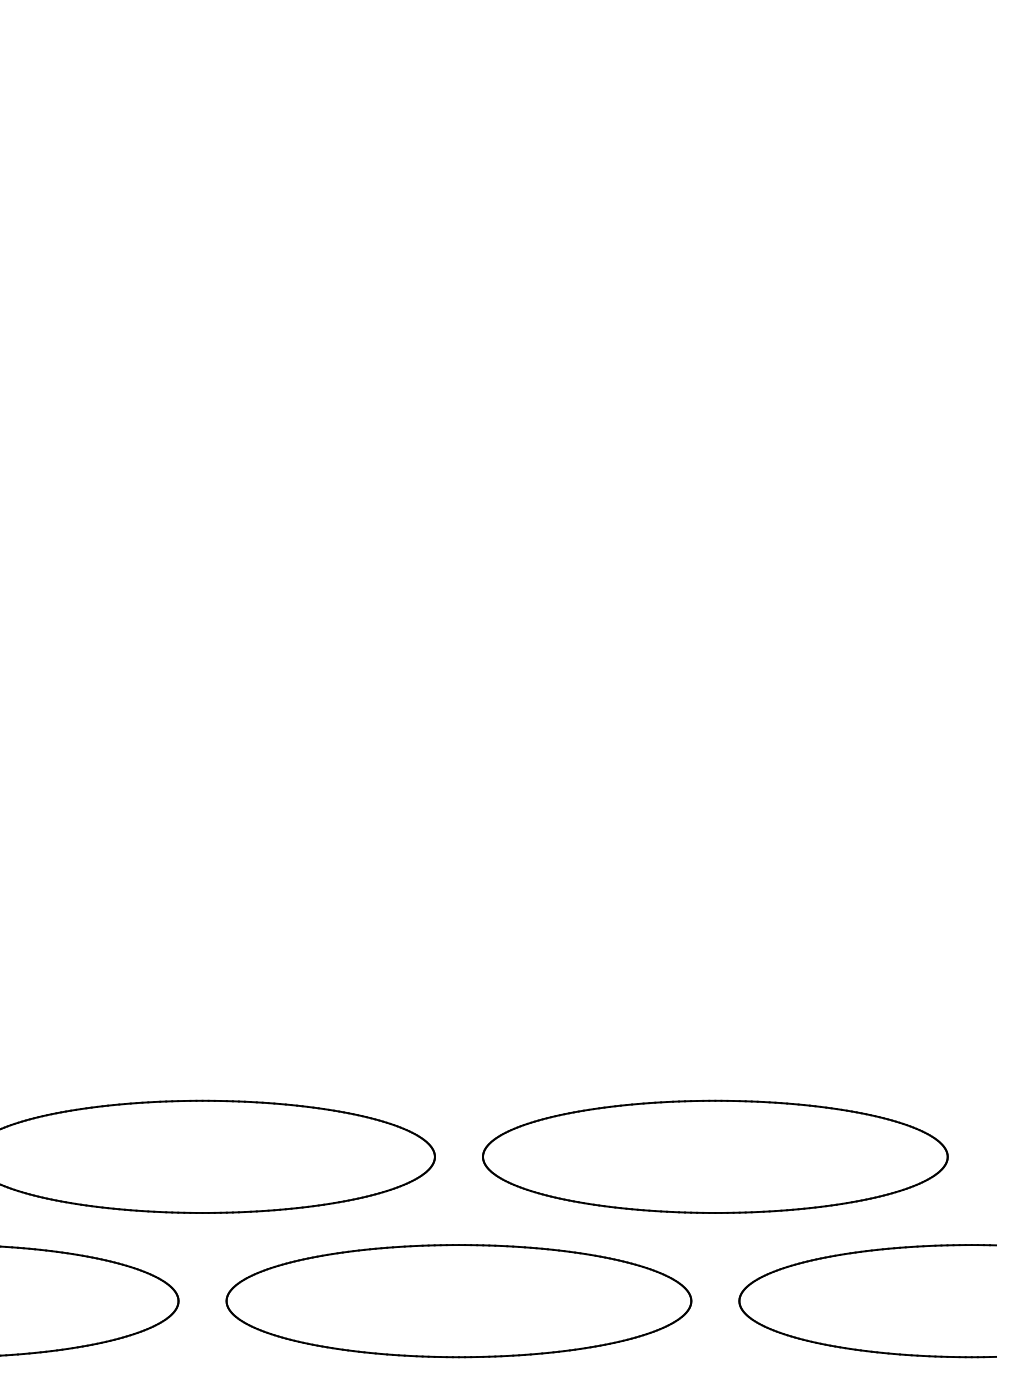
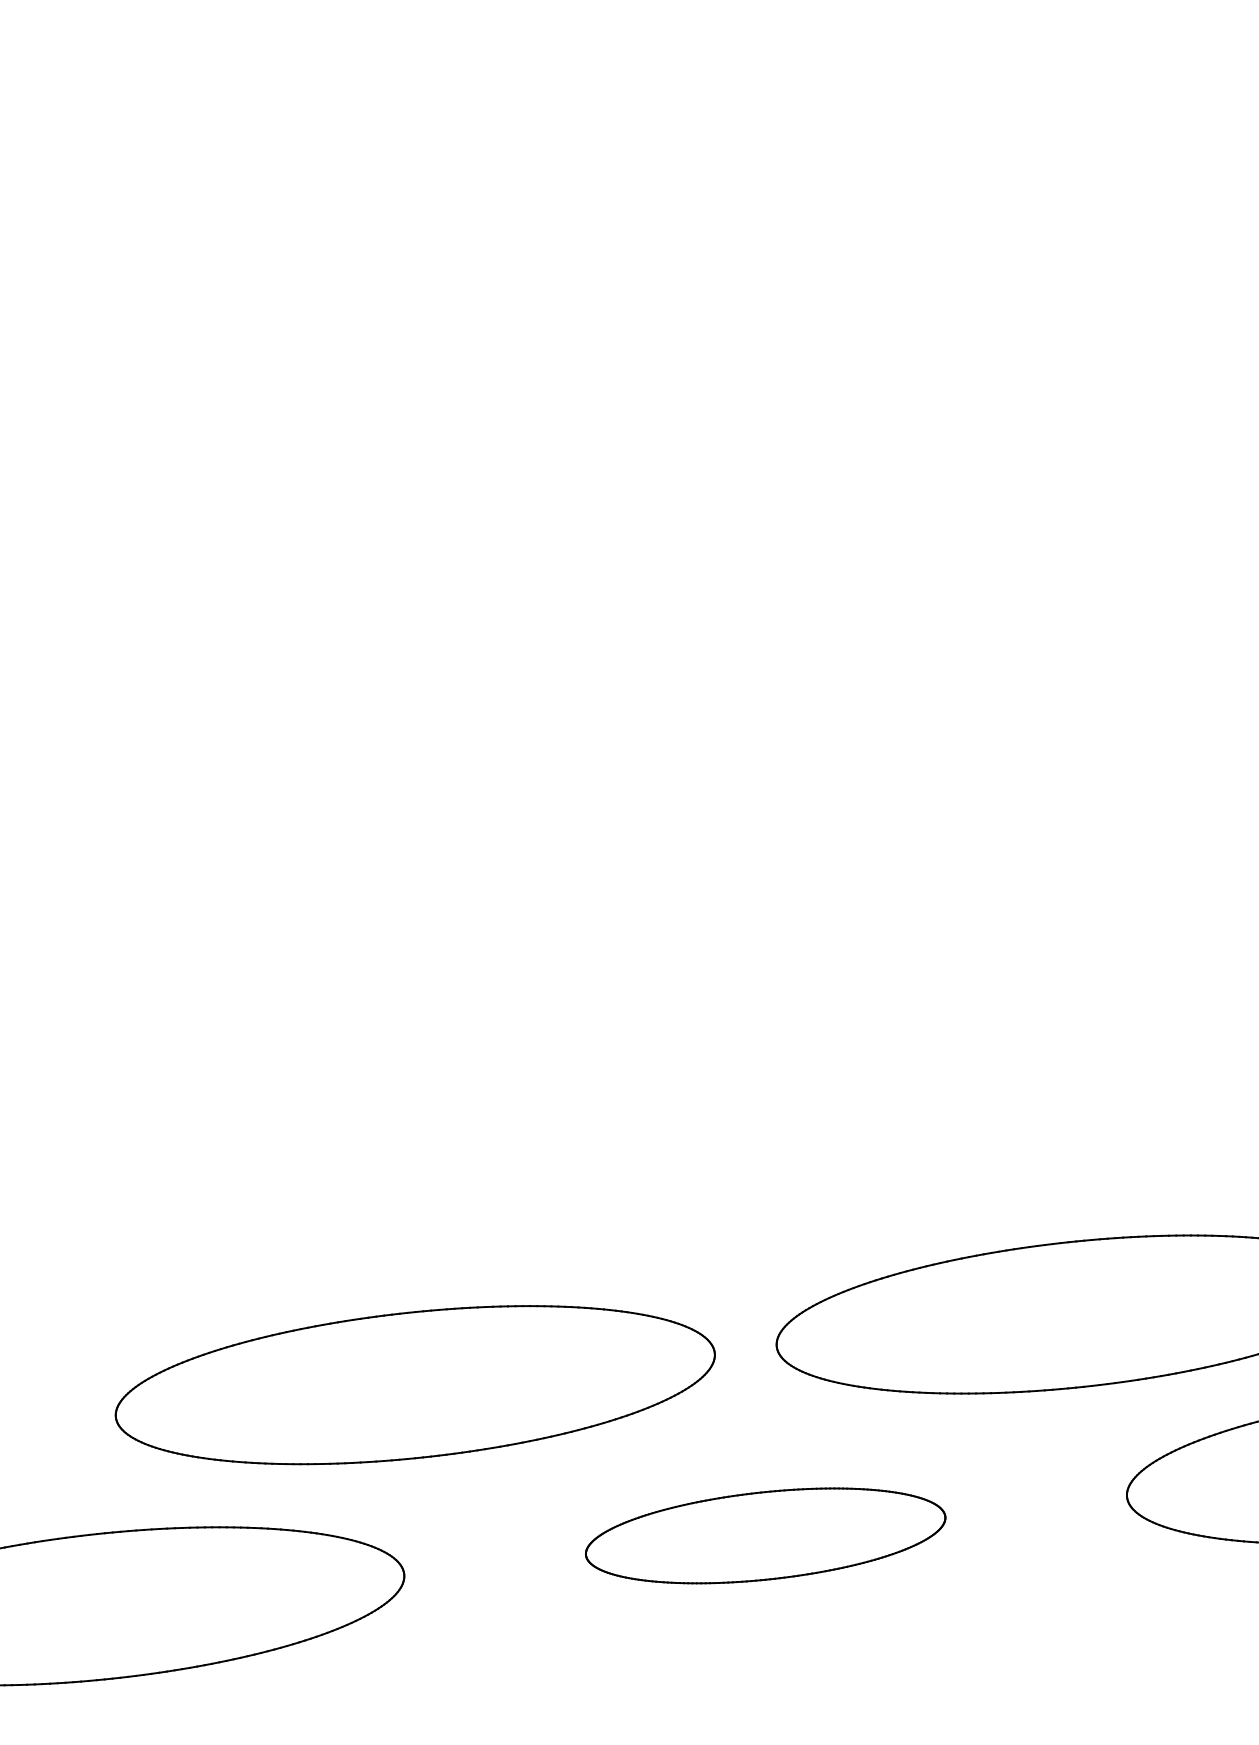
part: (458, 1301) -> (765, 1536), size x0.6

